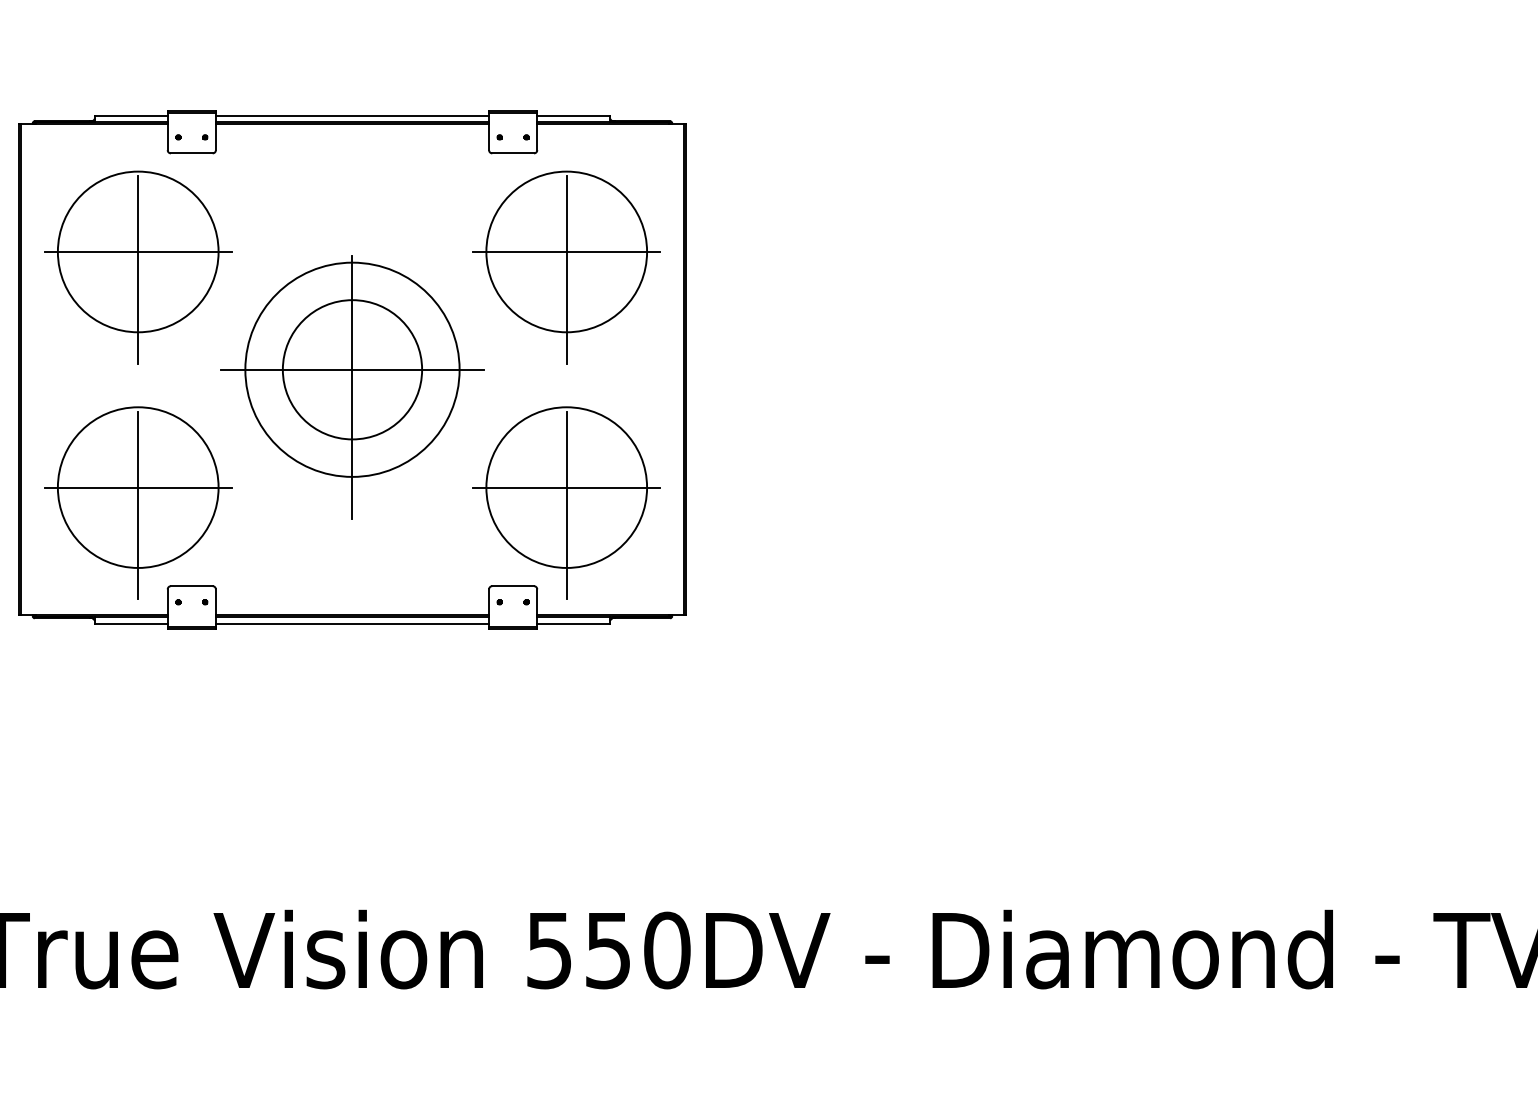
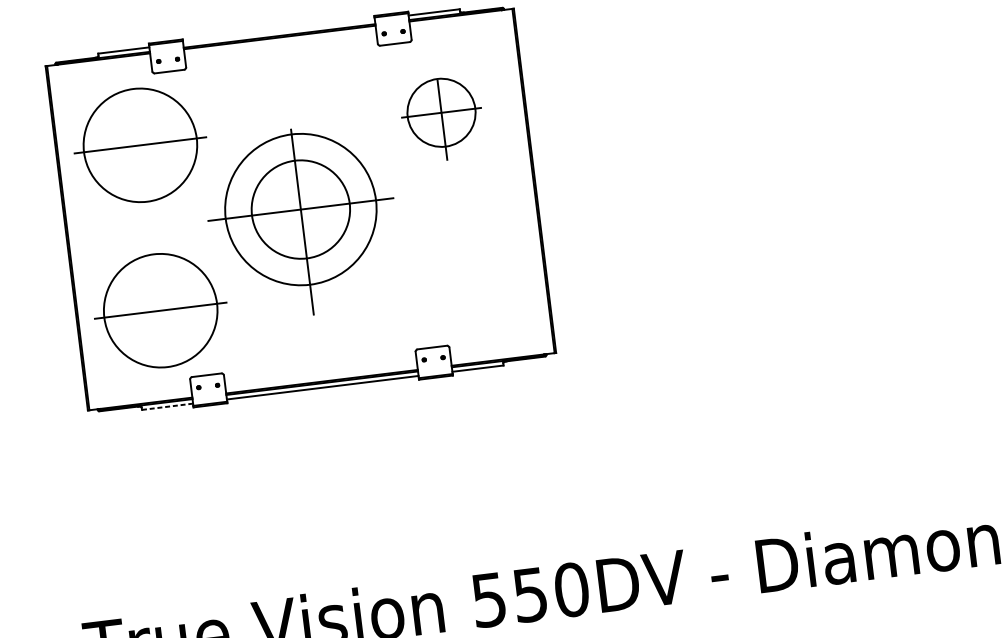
line: (352, 115) -> (278, 31), removed
part: (566, 267) -> (442, 119), size x0.6
line: (138, 269) -> (142, 157), removed
part: (566, 502) -> (462, 284), removed
line: (138, 505) -> (162, 323), removed
line: (131, 623) -> (167, 406), solid -> dashed

